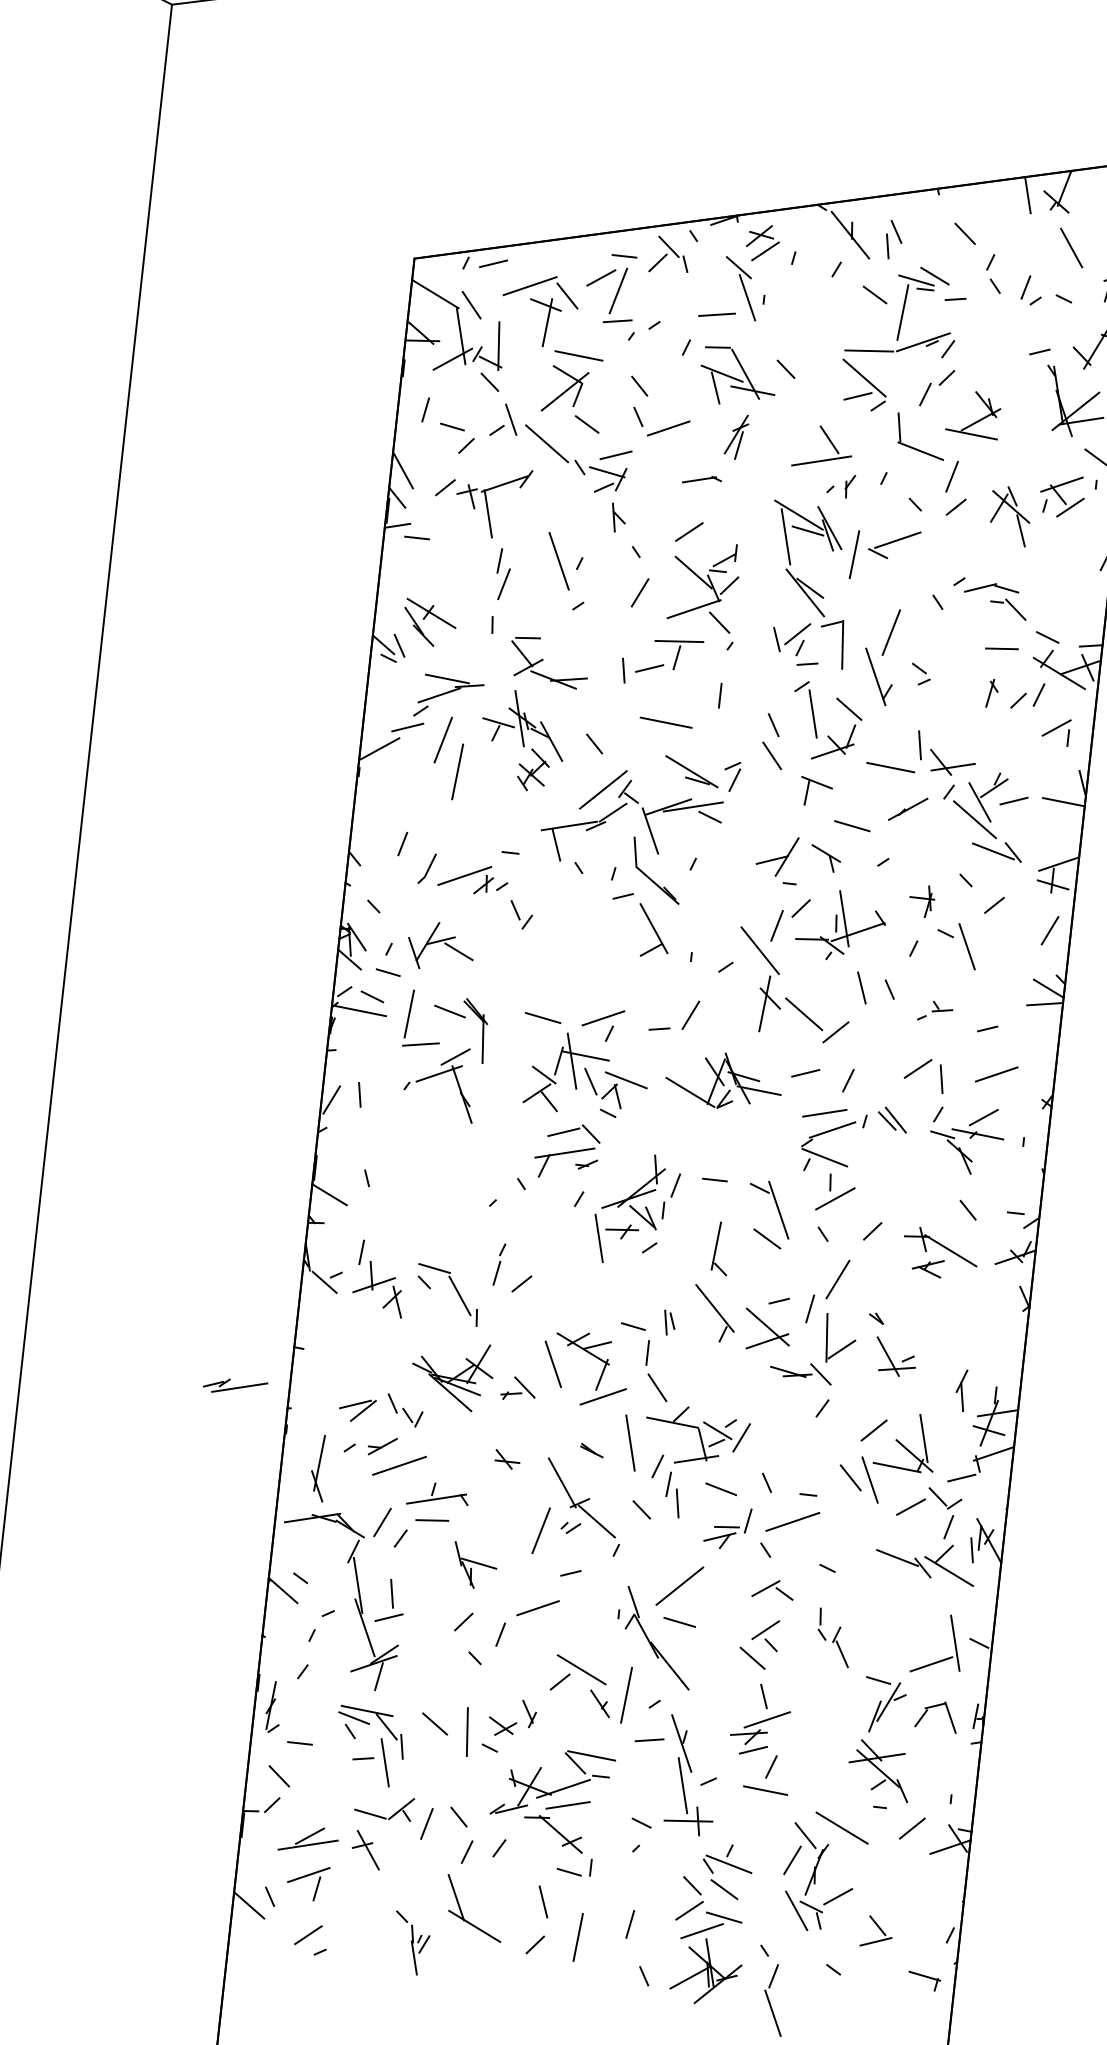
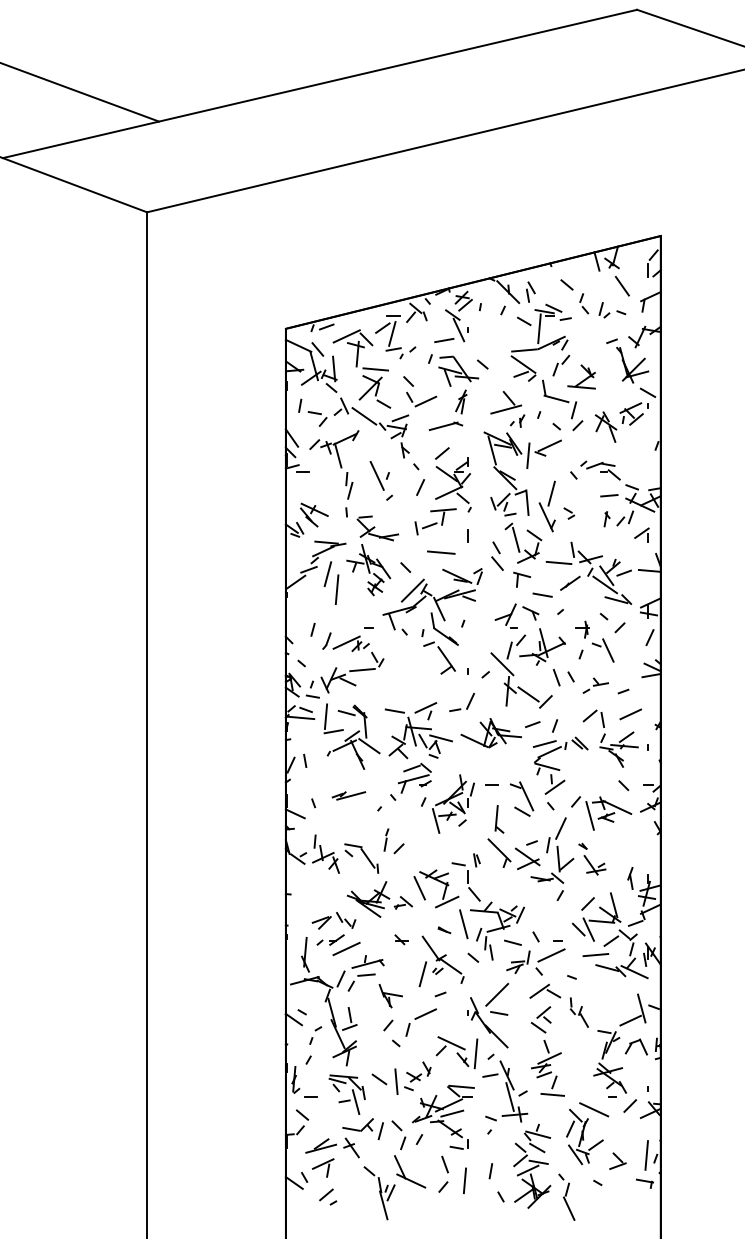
part: (701, 478) -> (445, 425), size x1.67
line: (489, 930) -> (362, 669), added
part: (934, 1011) -> (595, 685), size x1.43
line: (486, 1080) -> (369, 746), added
line: (895, 1260) -> (589, 815), added
part: (234, 1386) -> (348, 795), moved
line: (877, 1531) -> (595, 955), added
part: (773, 1588) -> (545, 990), size x1.43
line: (933, 1927) -> (646, 1155), added
part: (410, 1943) -> (379, 1193), size x1.67

